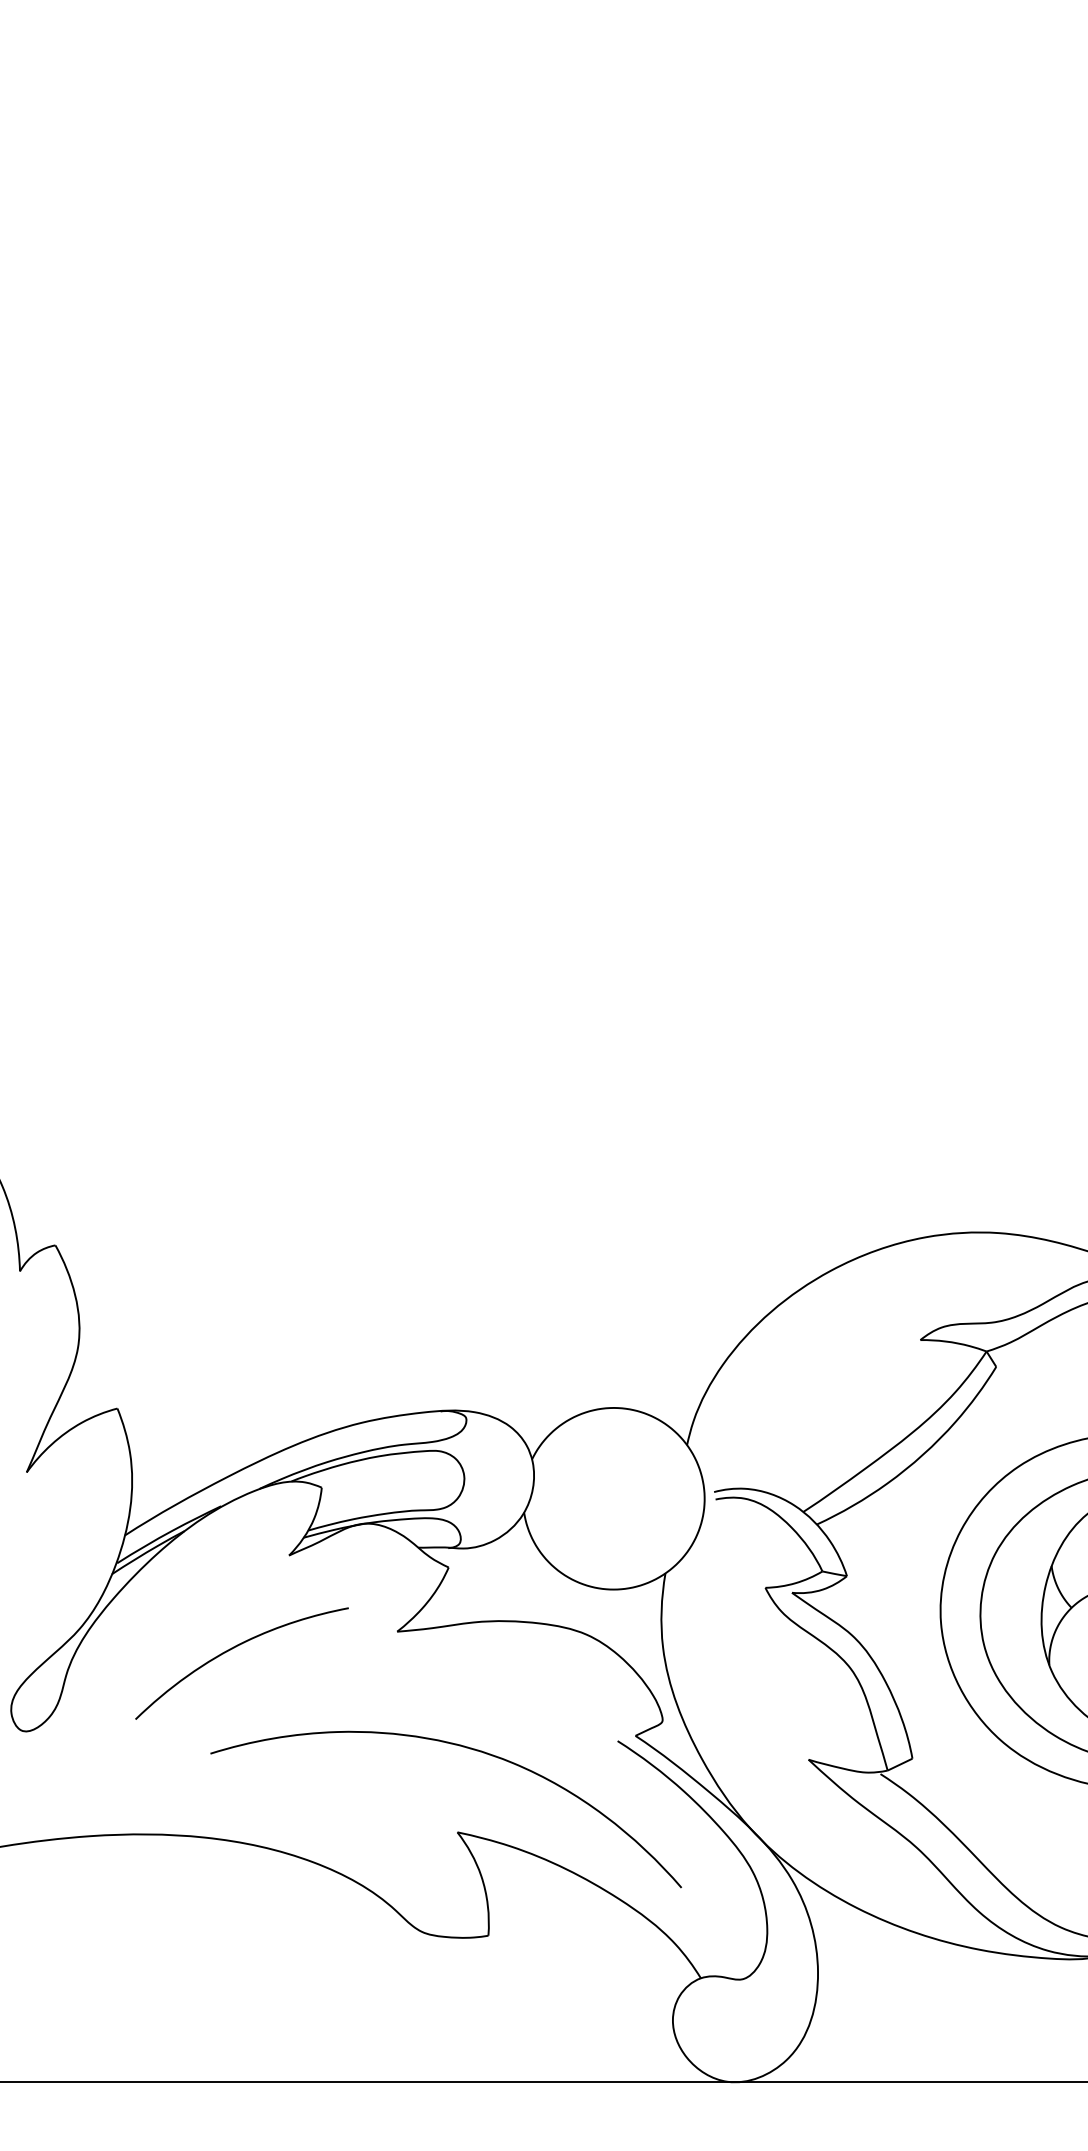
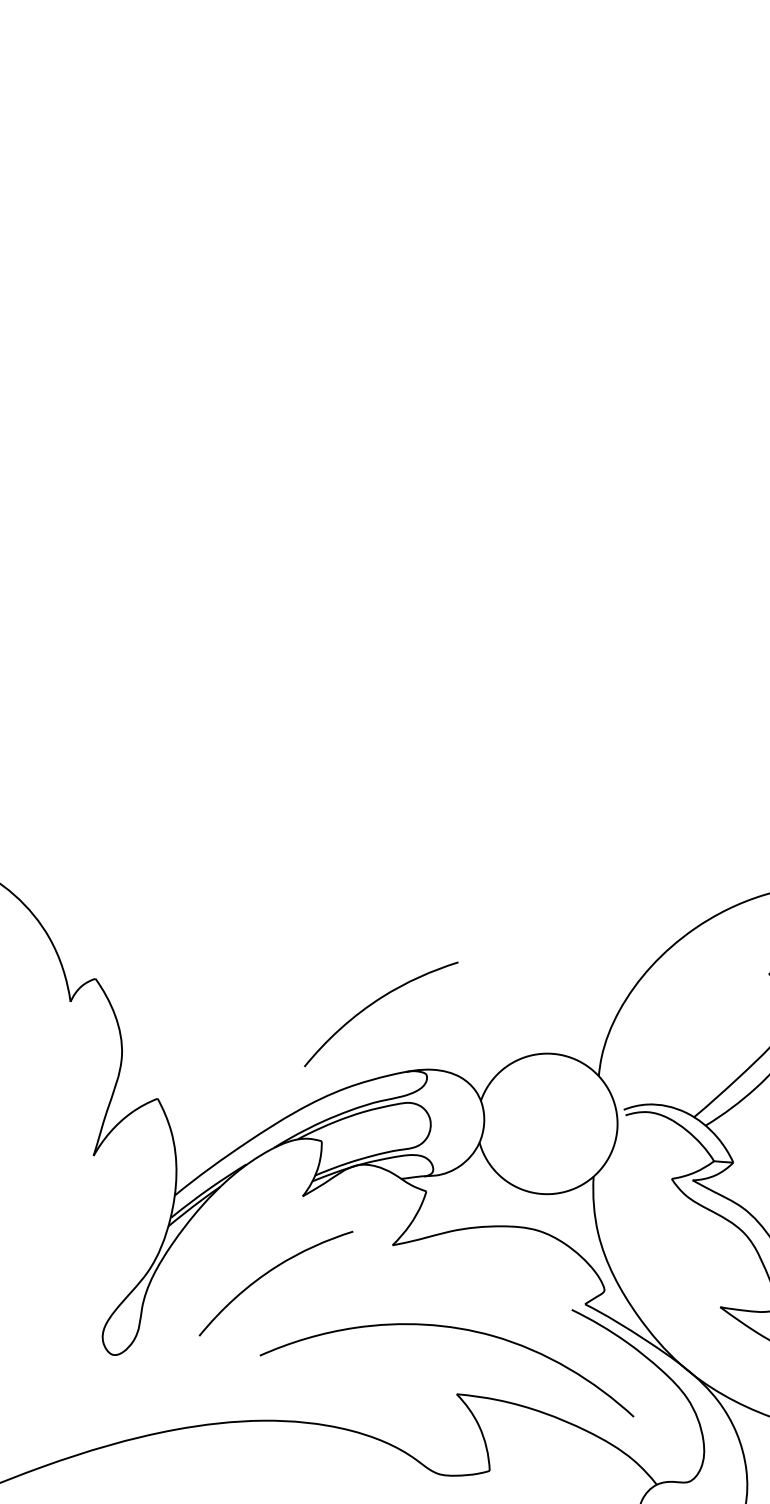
curve: (409, 1318) -> (374, 1003), added

